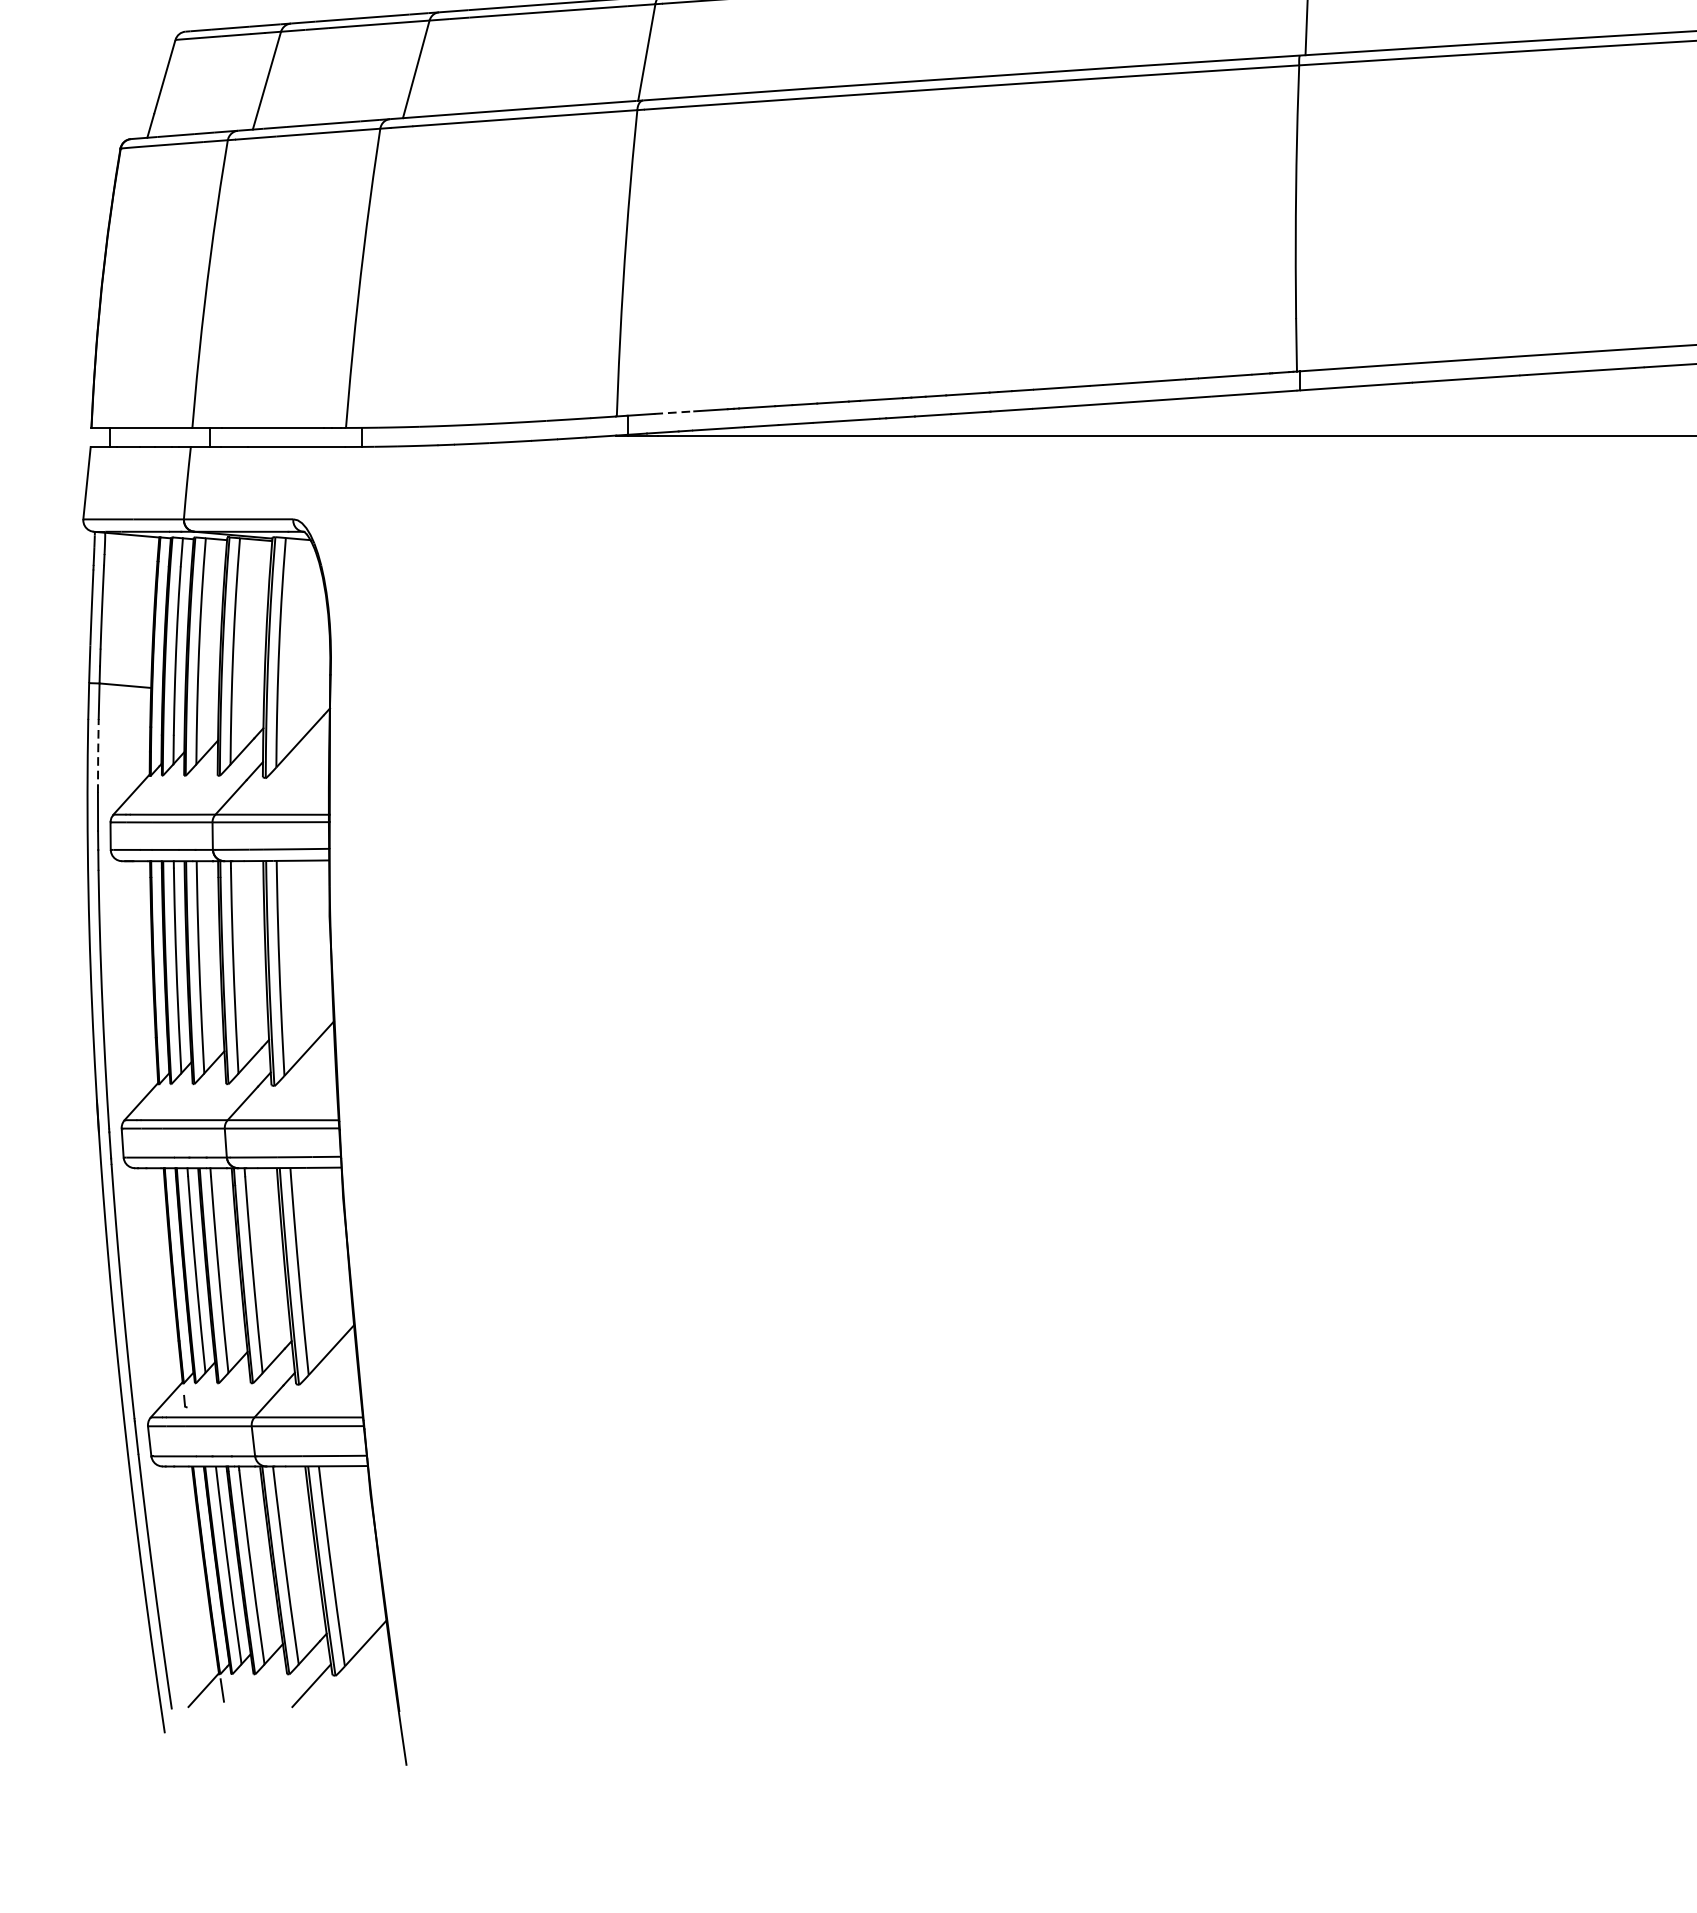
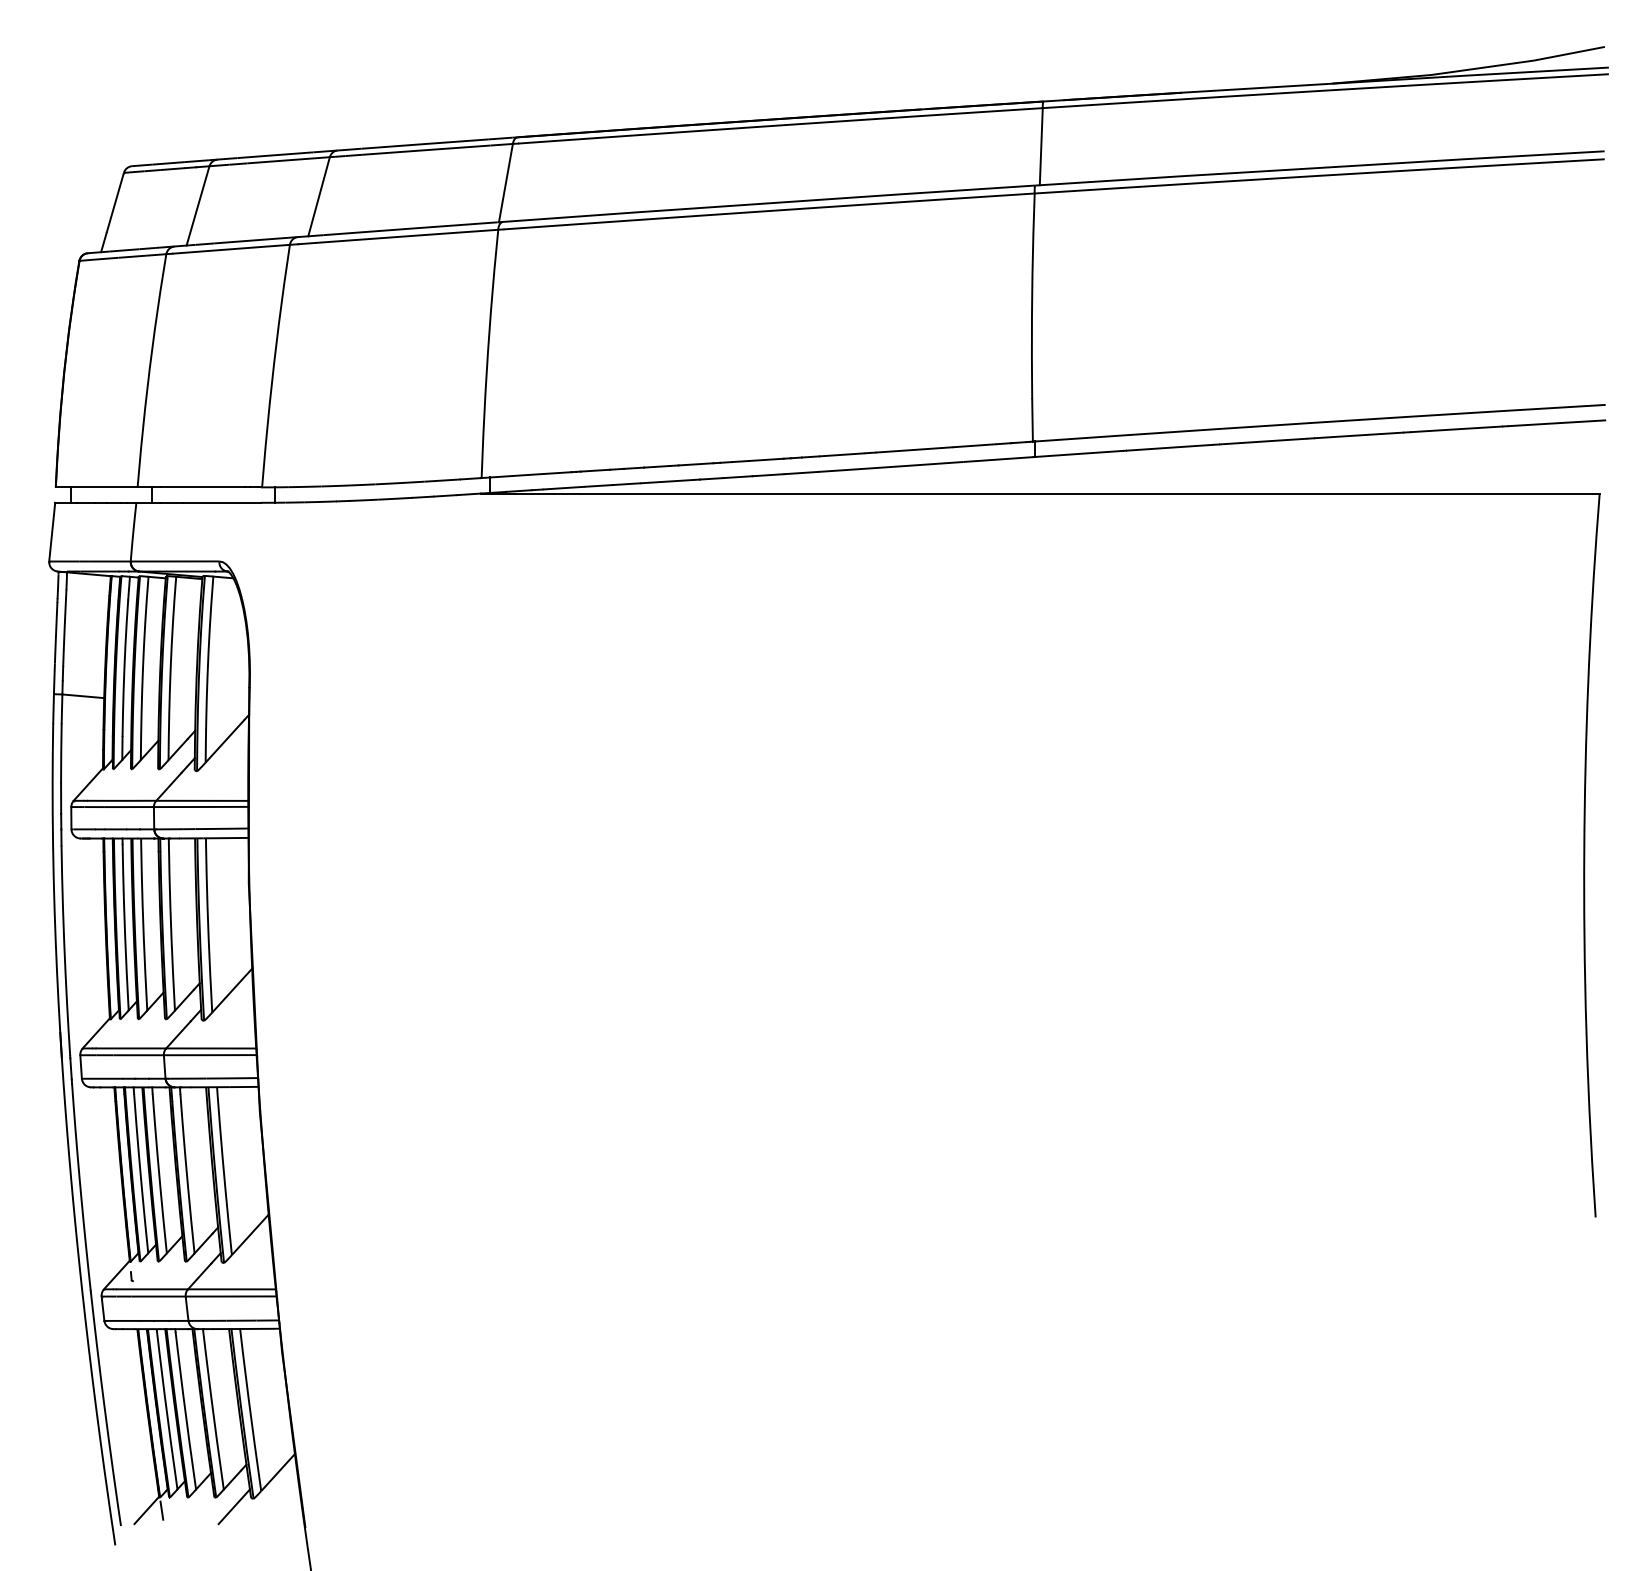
line: (674, 412) -> (528, 474), dashed -> solid
line: (98, 755) -> (61, 752), dashed -> solid

